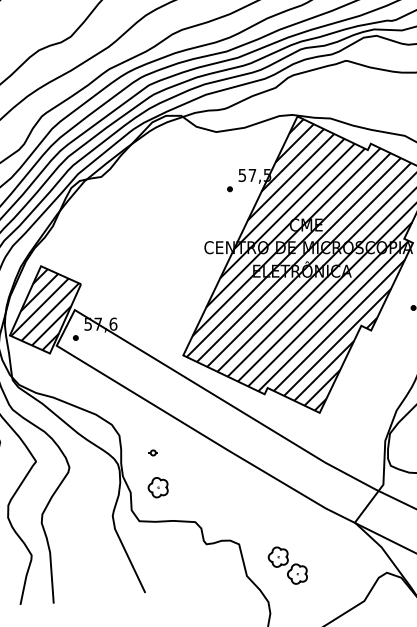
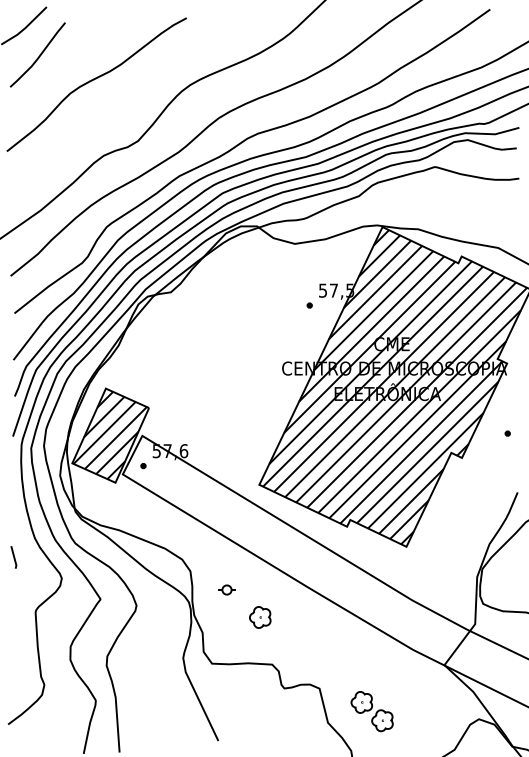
part: (152, 452) -> (226, 589), size x1.67
part: (158, 487) -> (260, 617), moved

